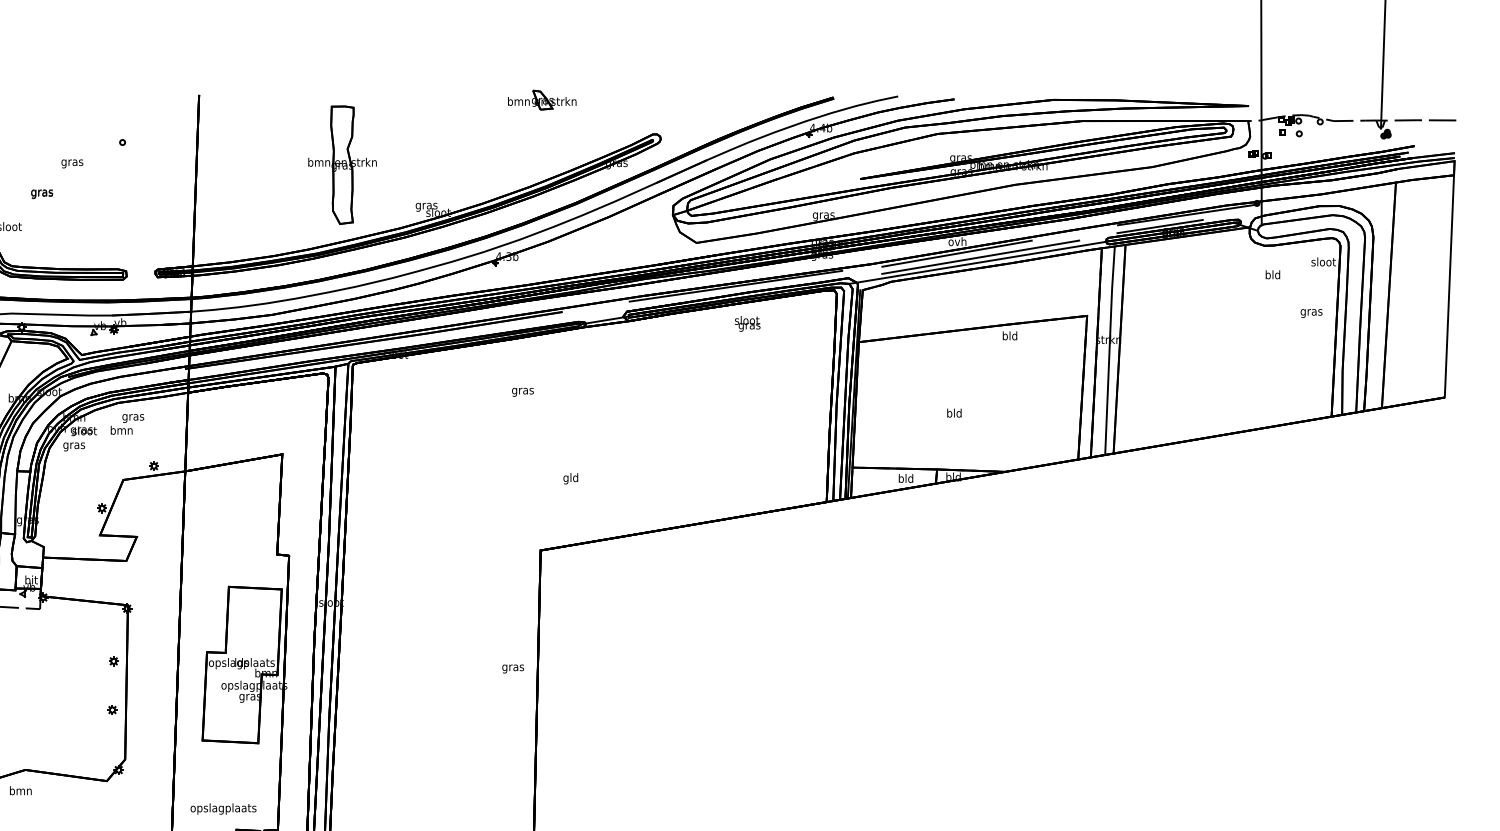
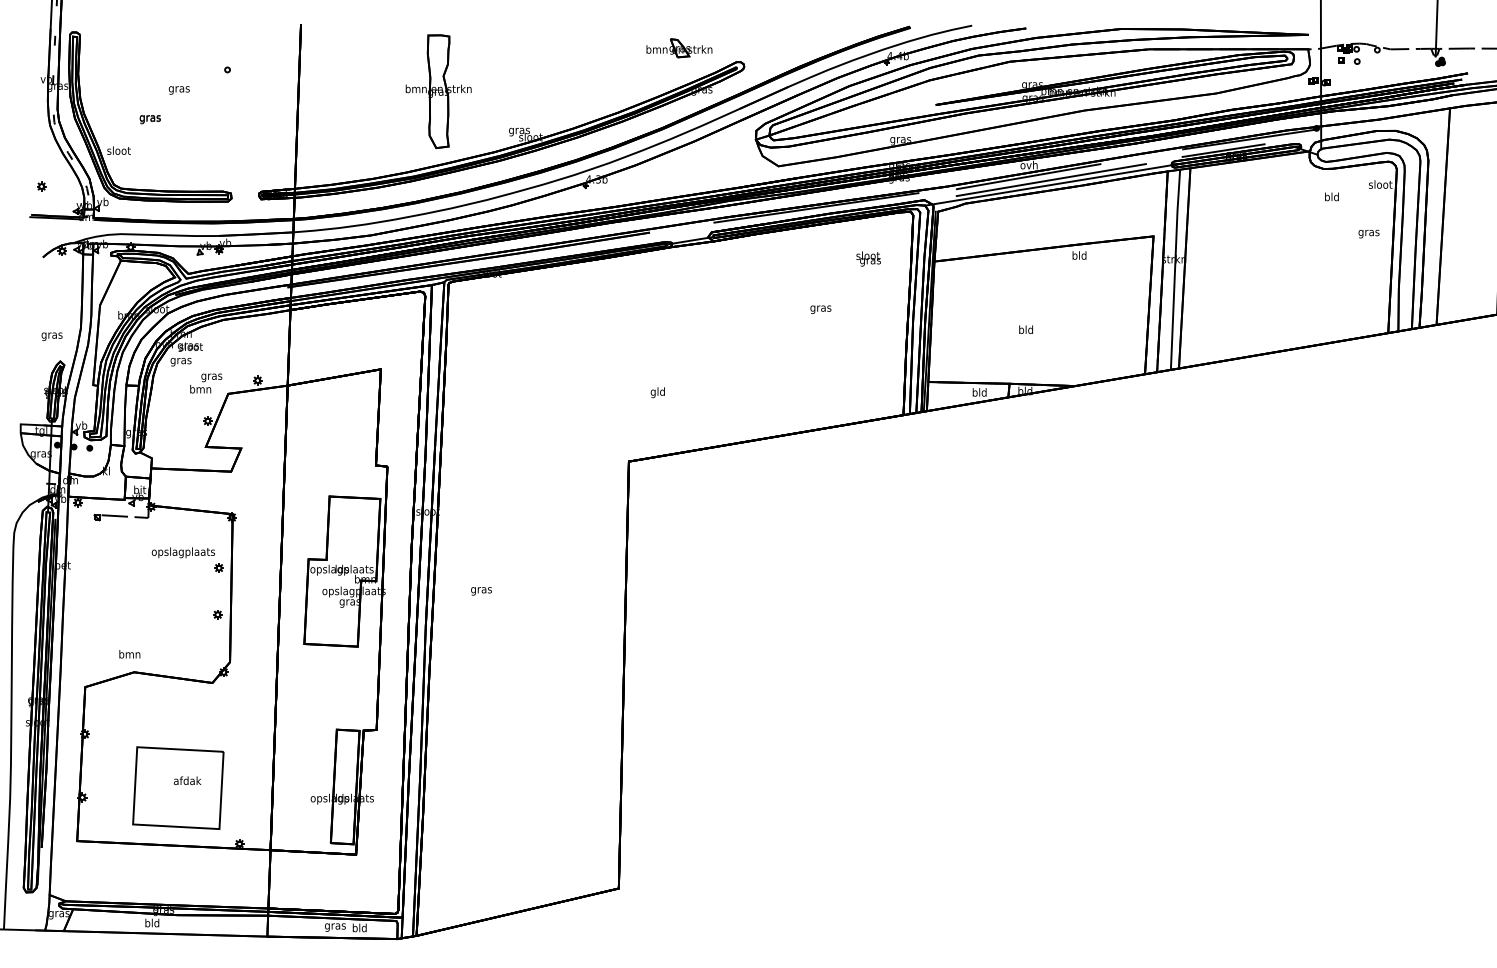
part: (542, 100) -> (679, 48), moved
text: (747, 323) -> (868, 258), moved
text: (522, 392) -> (820, 309), moved
text: (127, 424) -> (206, 383), moved
text: (513, 669) -> (481, 591), moved
text: (20, 791) -> (129, 654), moved
text: (222, 808) -> (182, 552), moved

